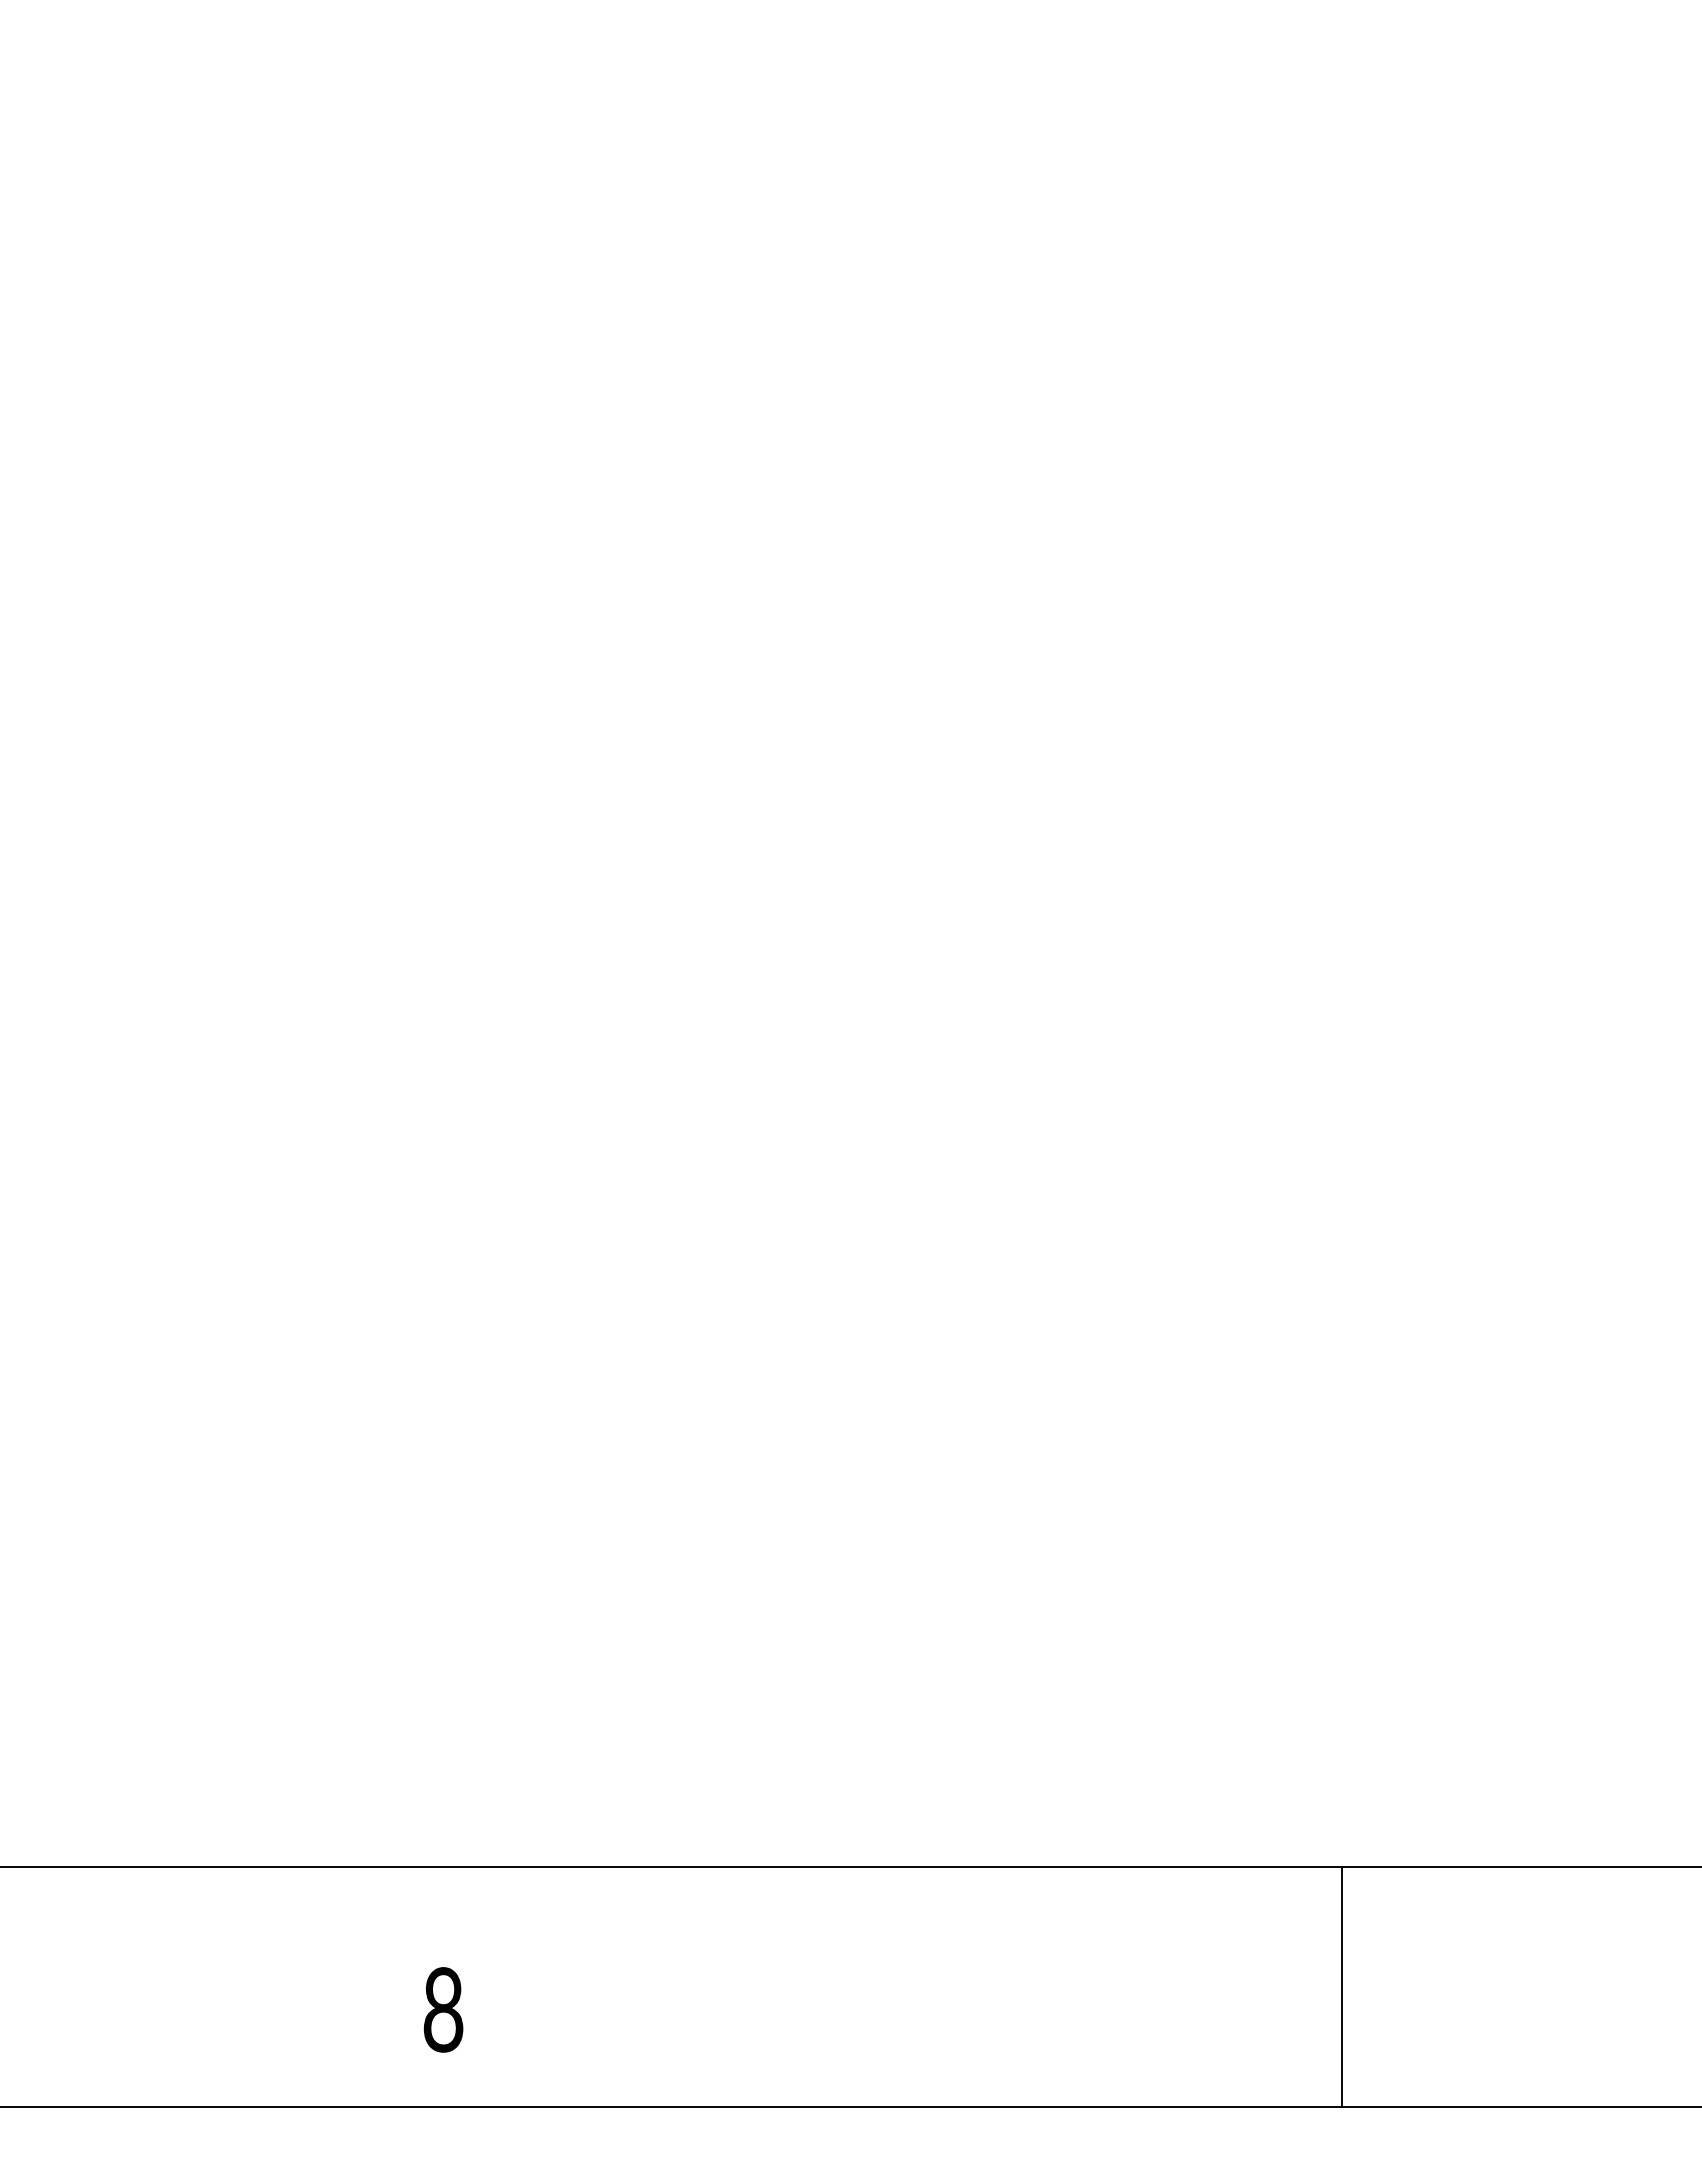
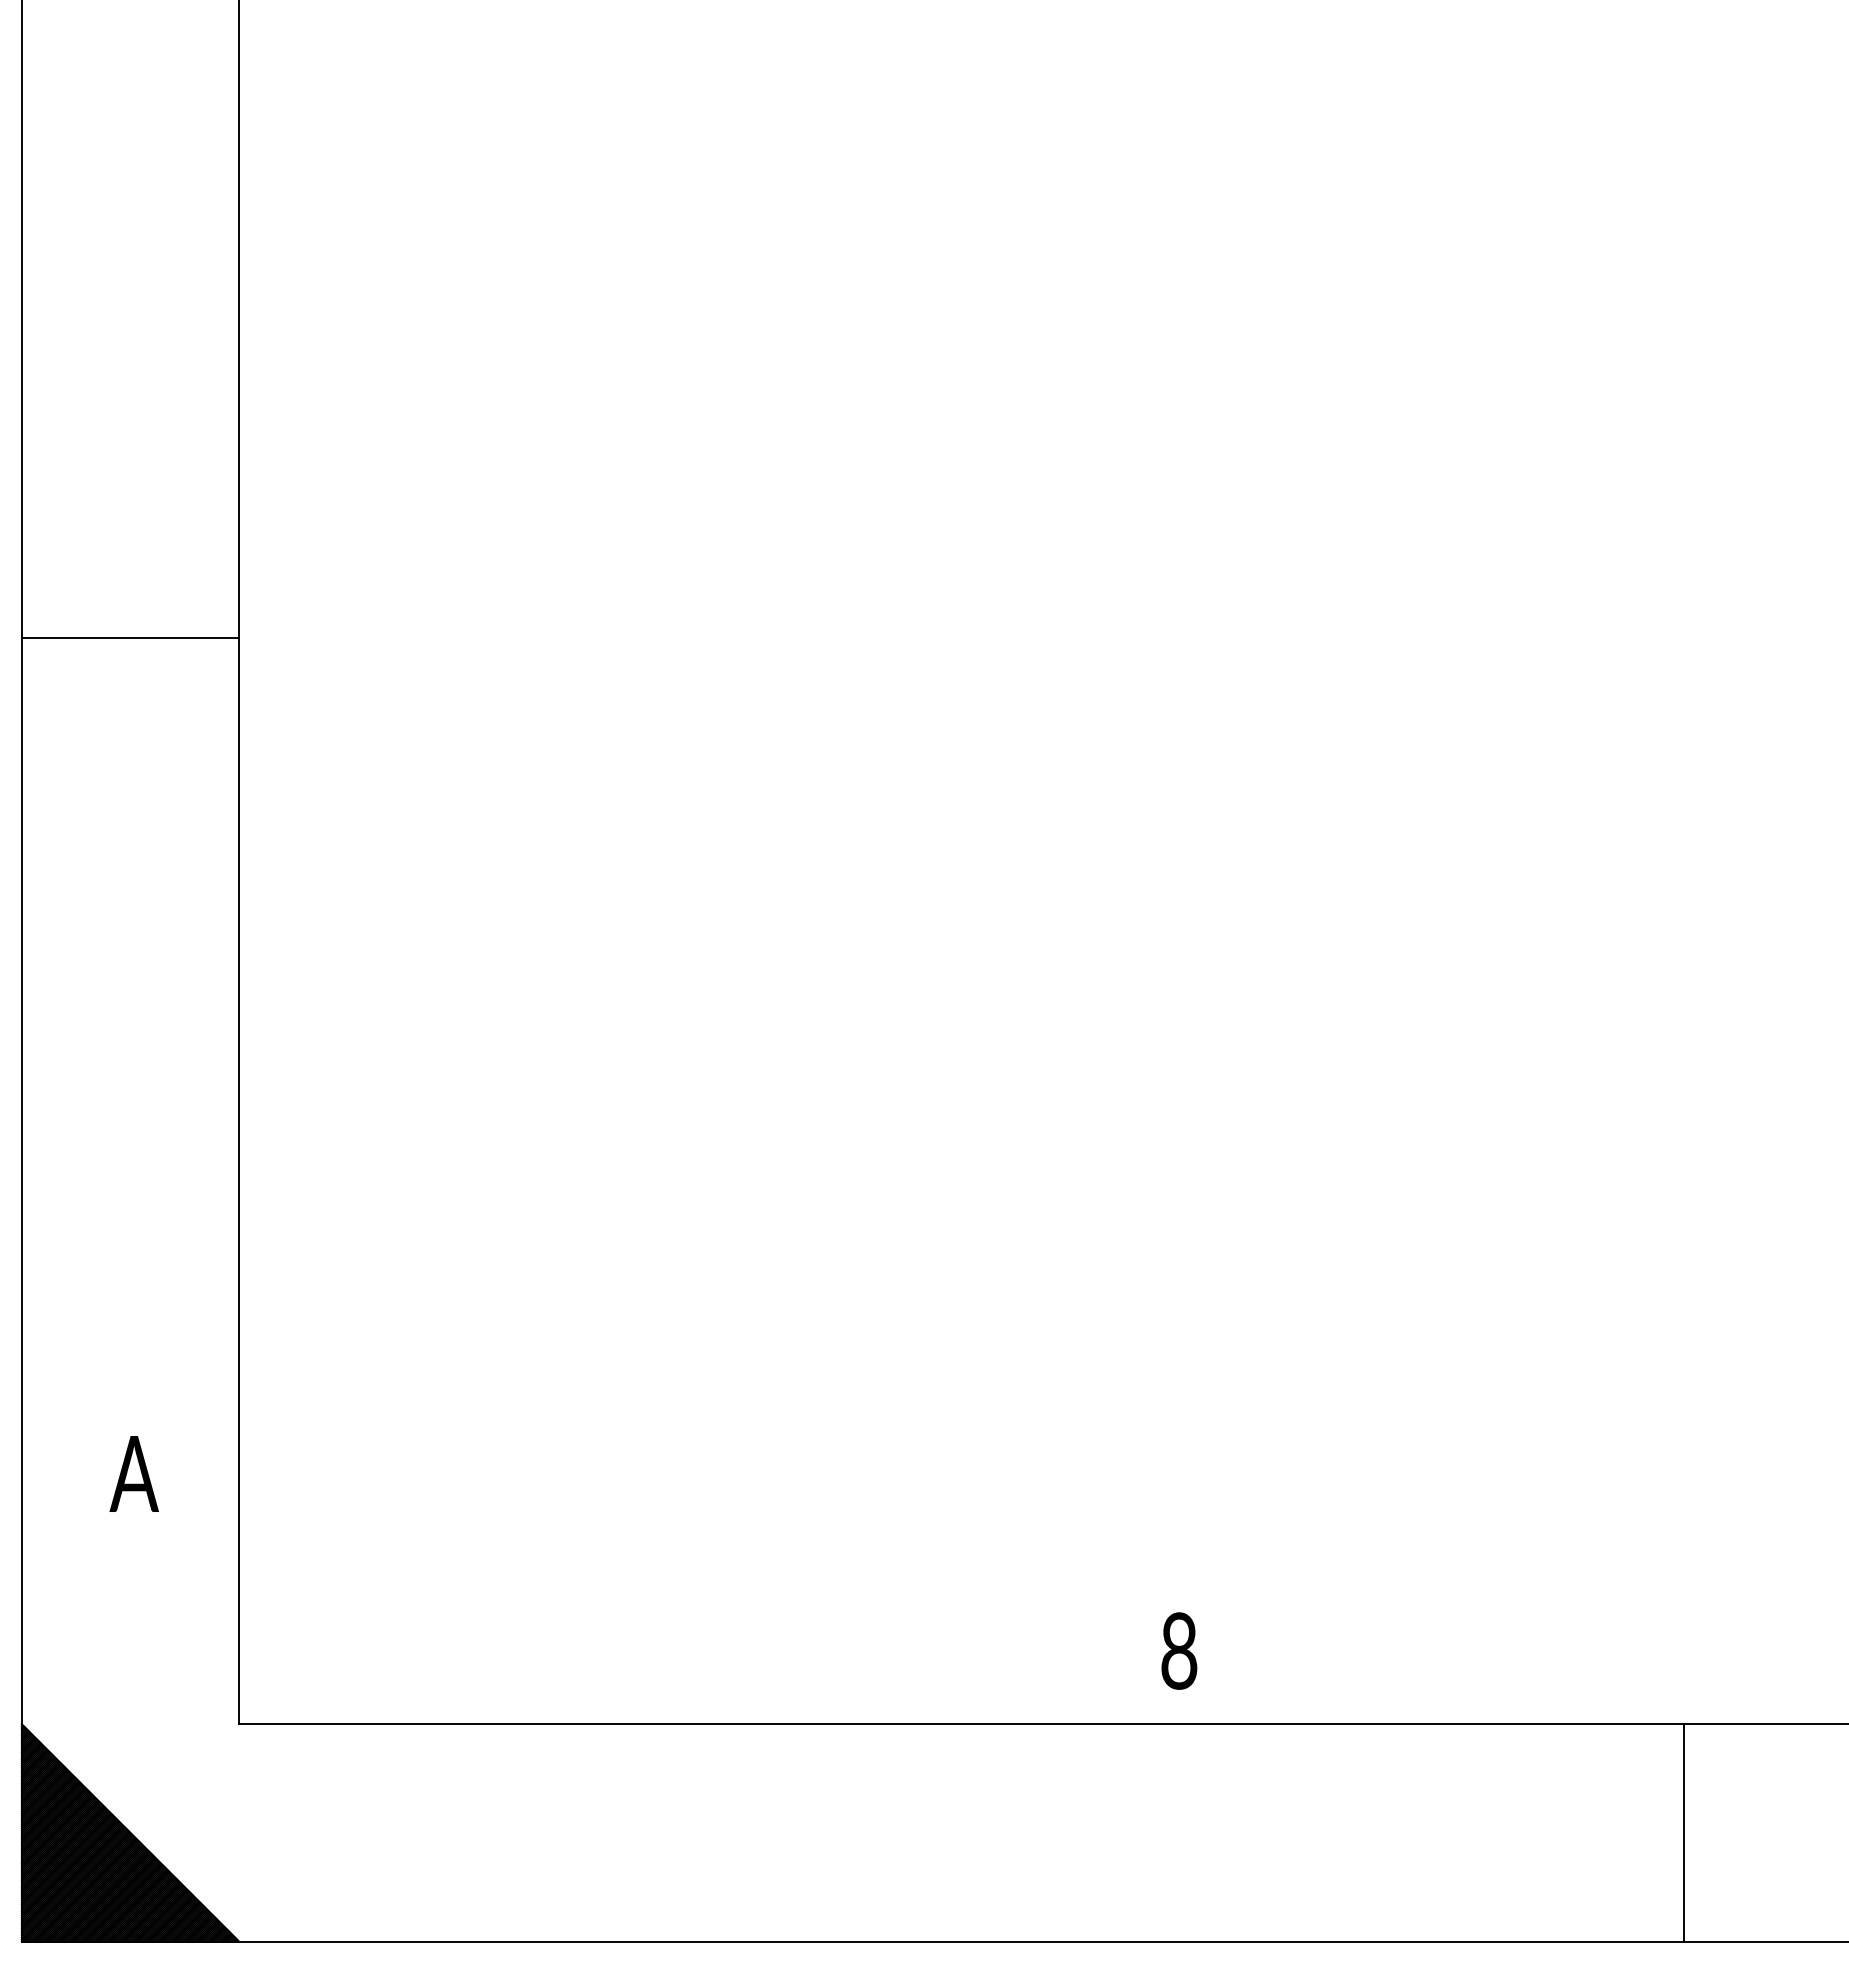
line: (1342, 1986) -> (1683, 1832), moved
text: (443, 2009) -> (1179, 1650), moved

